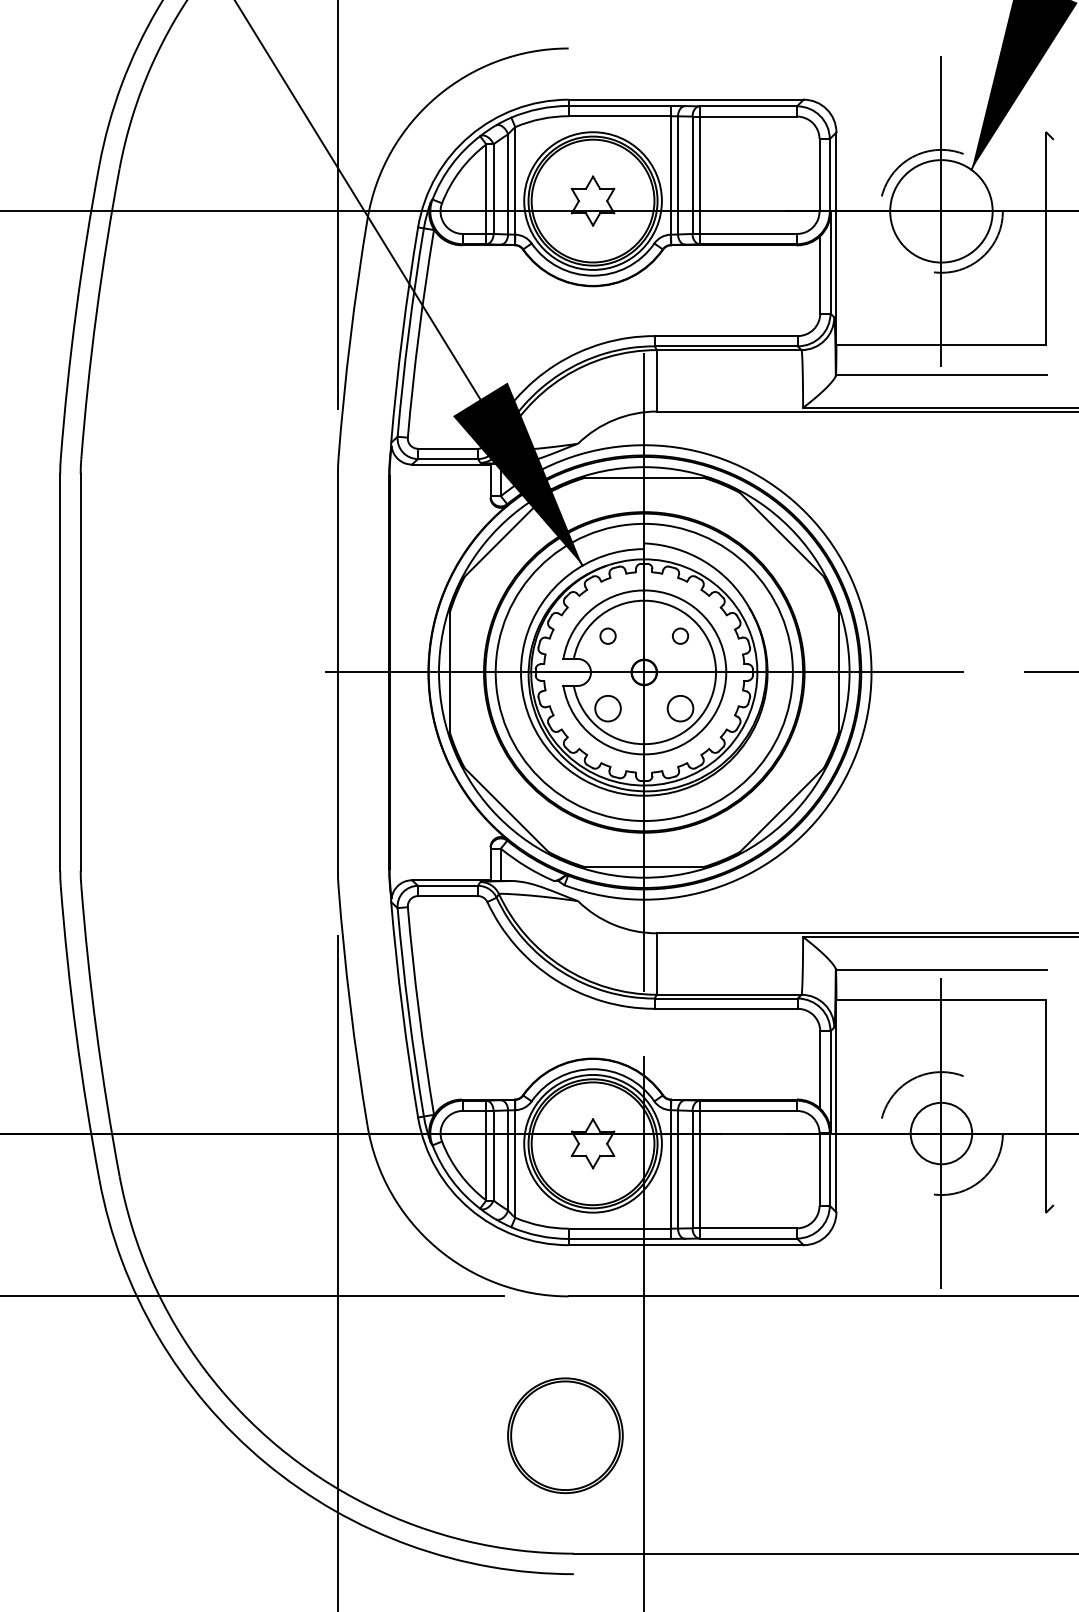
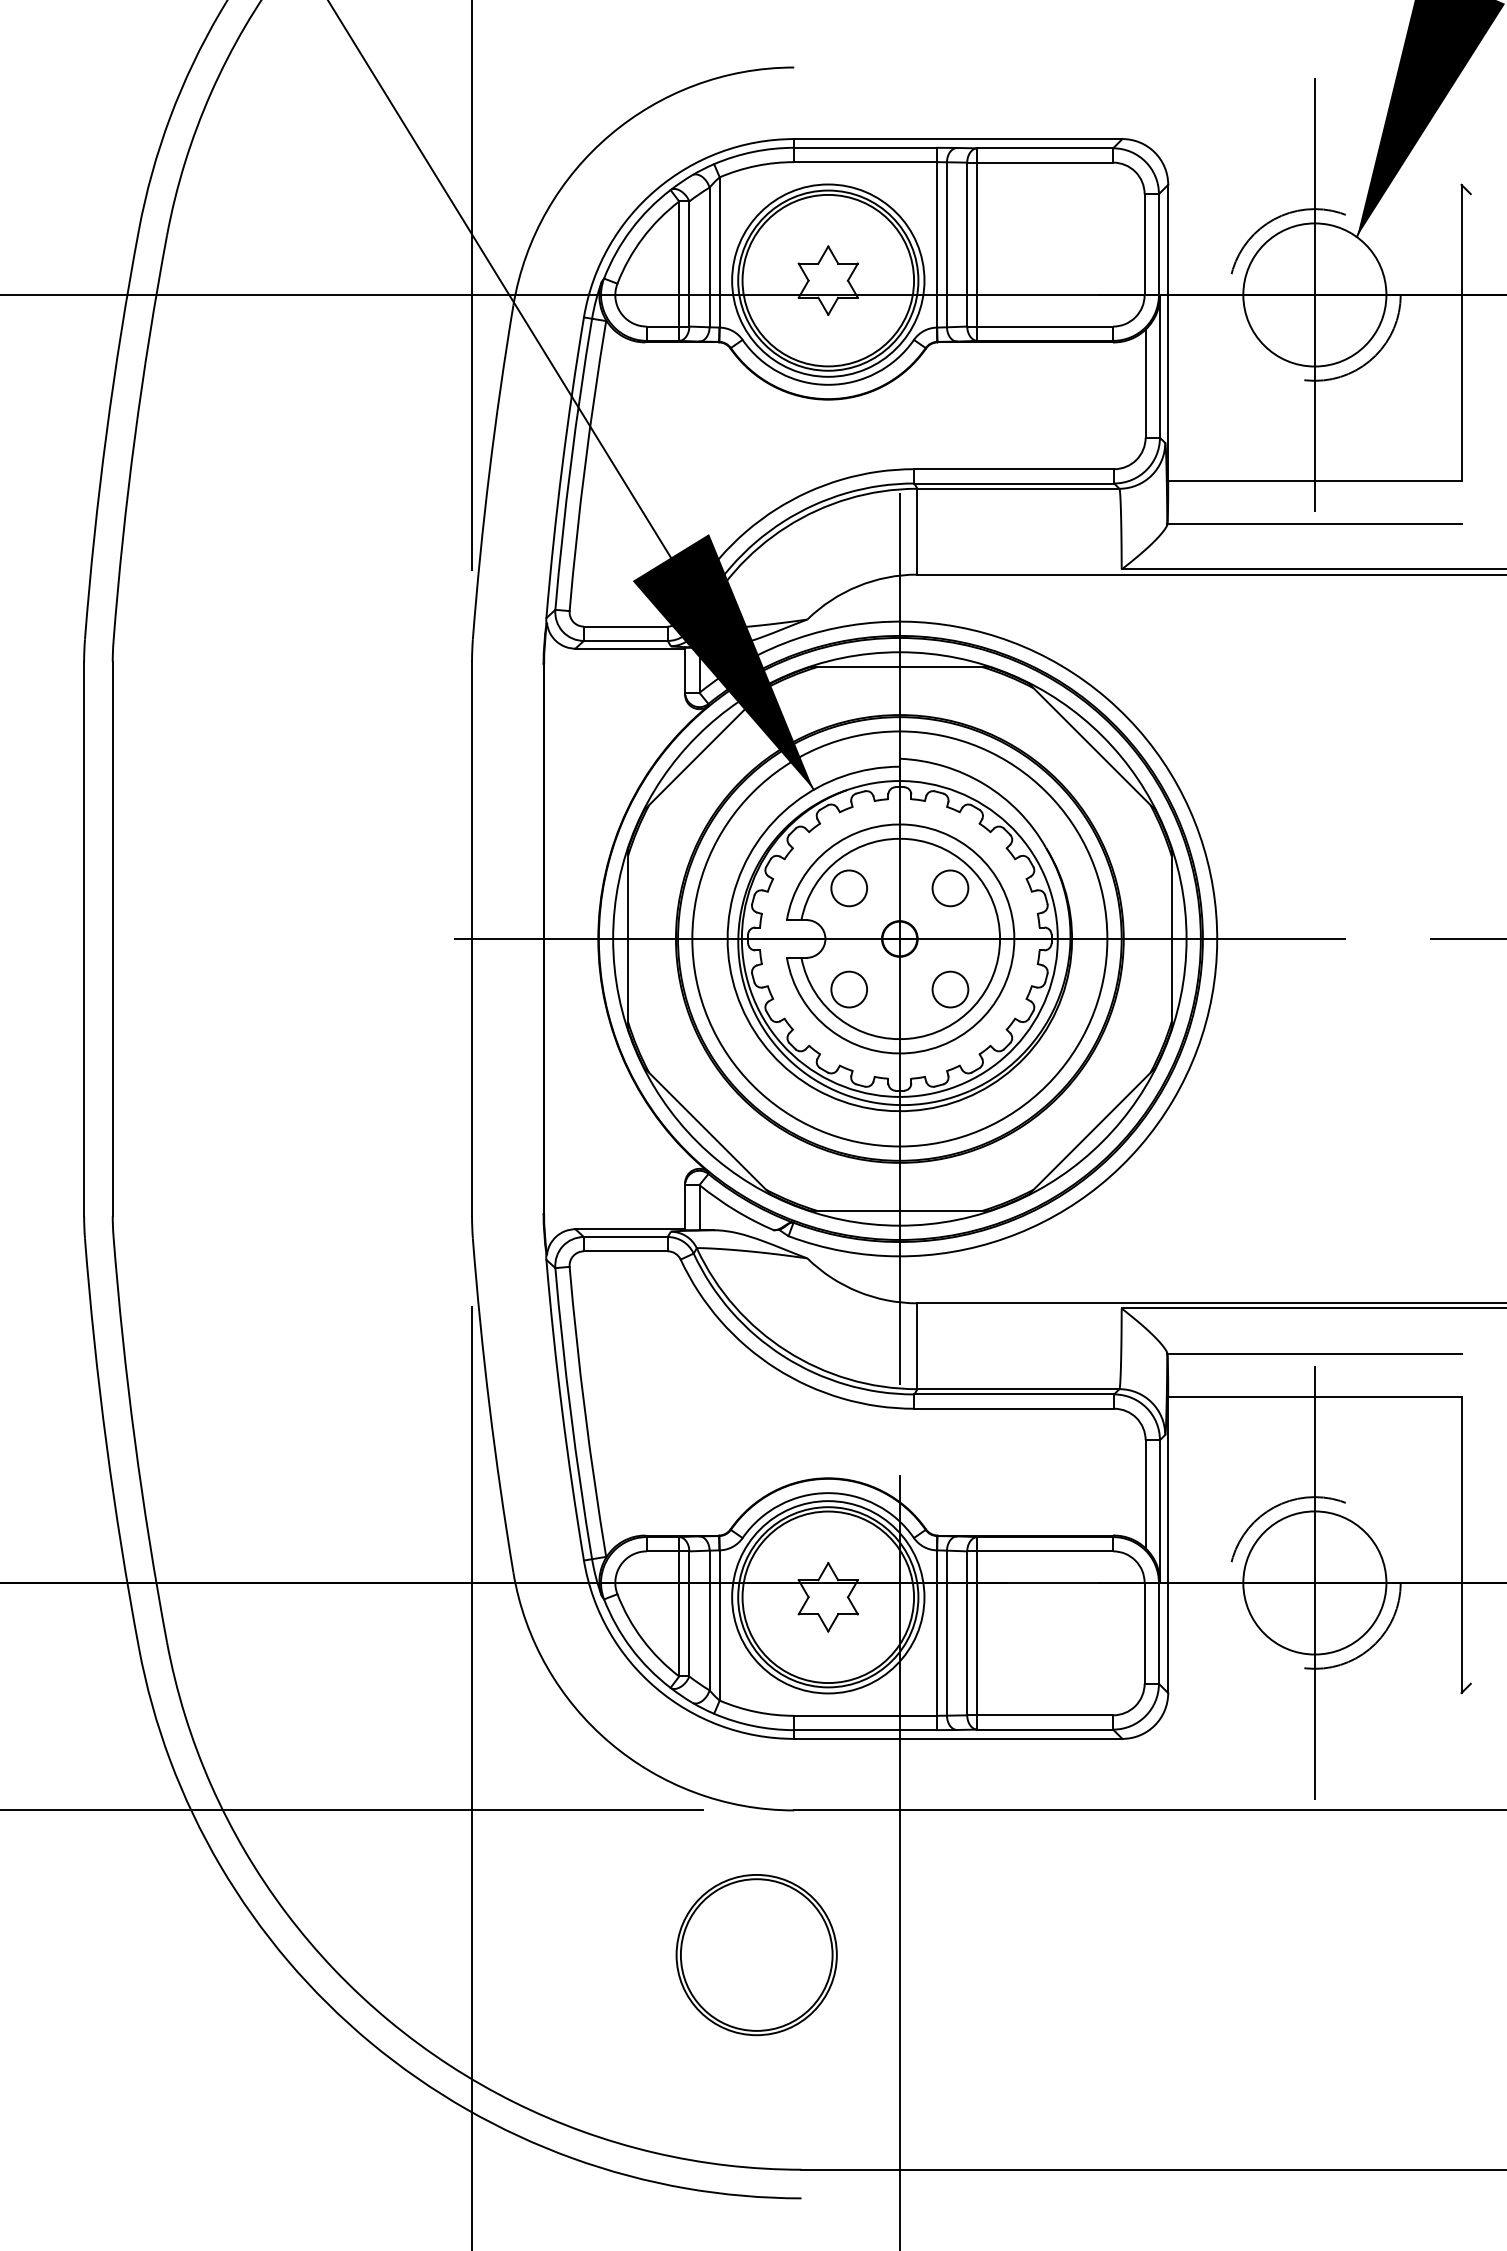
circle: (608, 636) -> (849, 888), size x1.67
circle: (680, 636) -> (950, 888), size x1.67
circle: (941, 1133) -> (1314, 1582), size x1.67
part: (565, 1436) -> (756, 1955), moved

